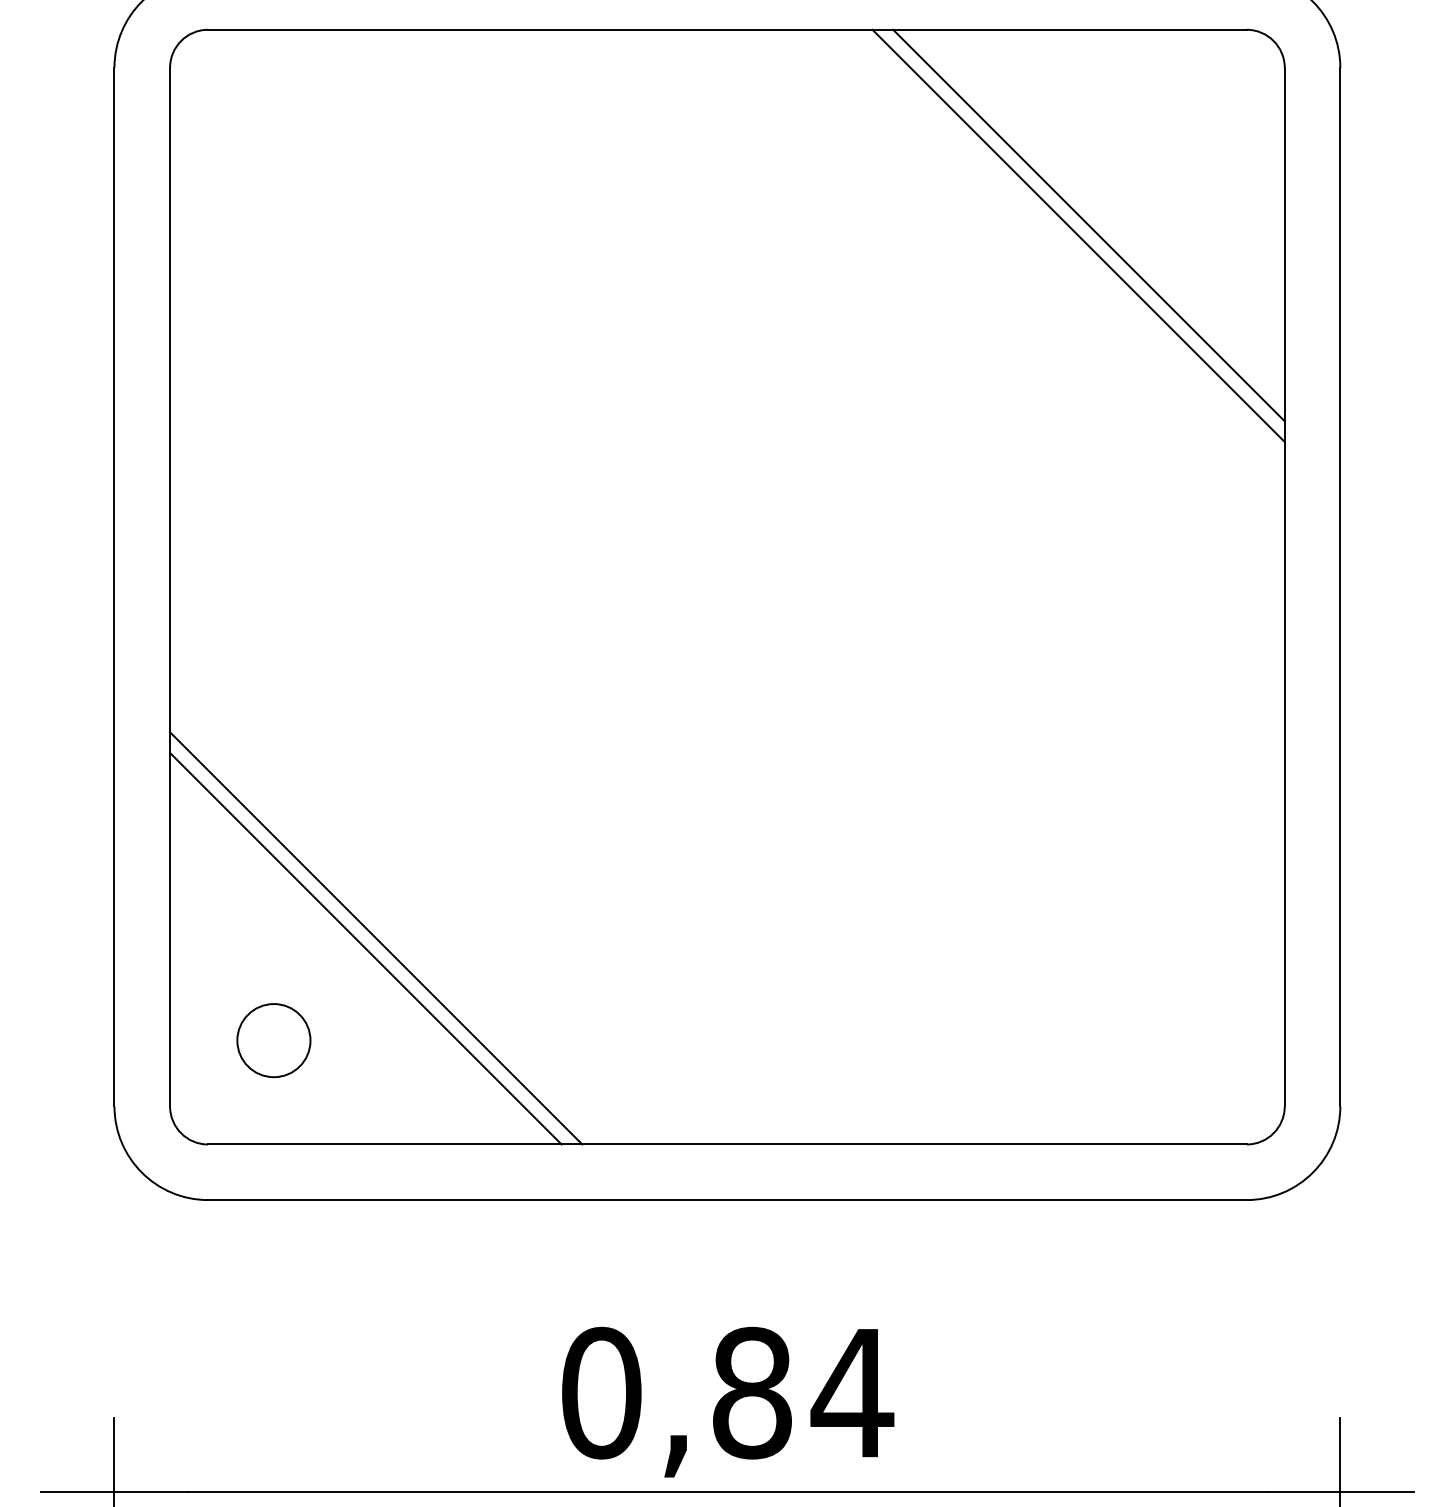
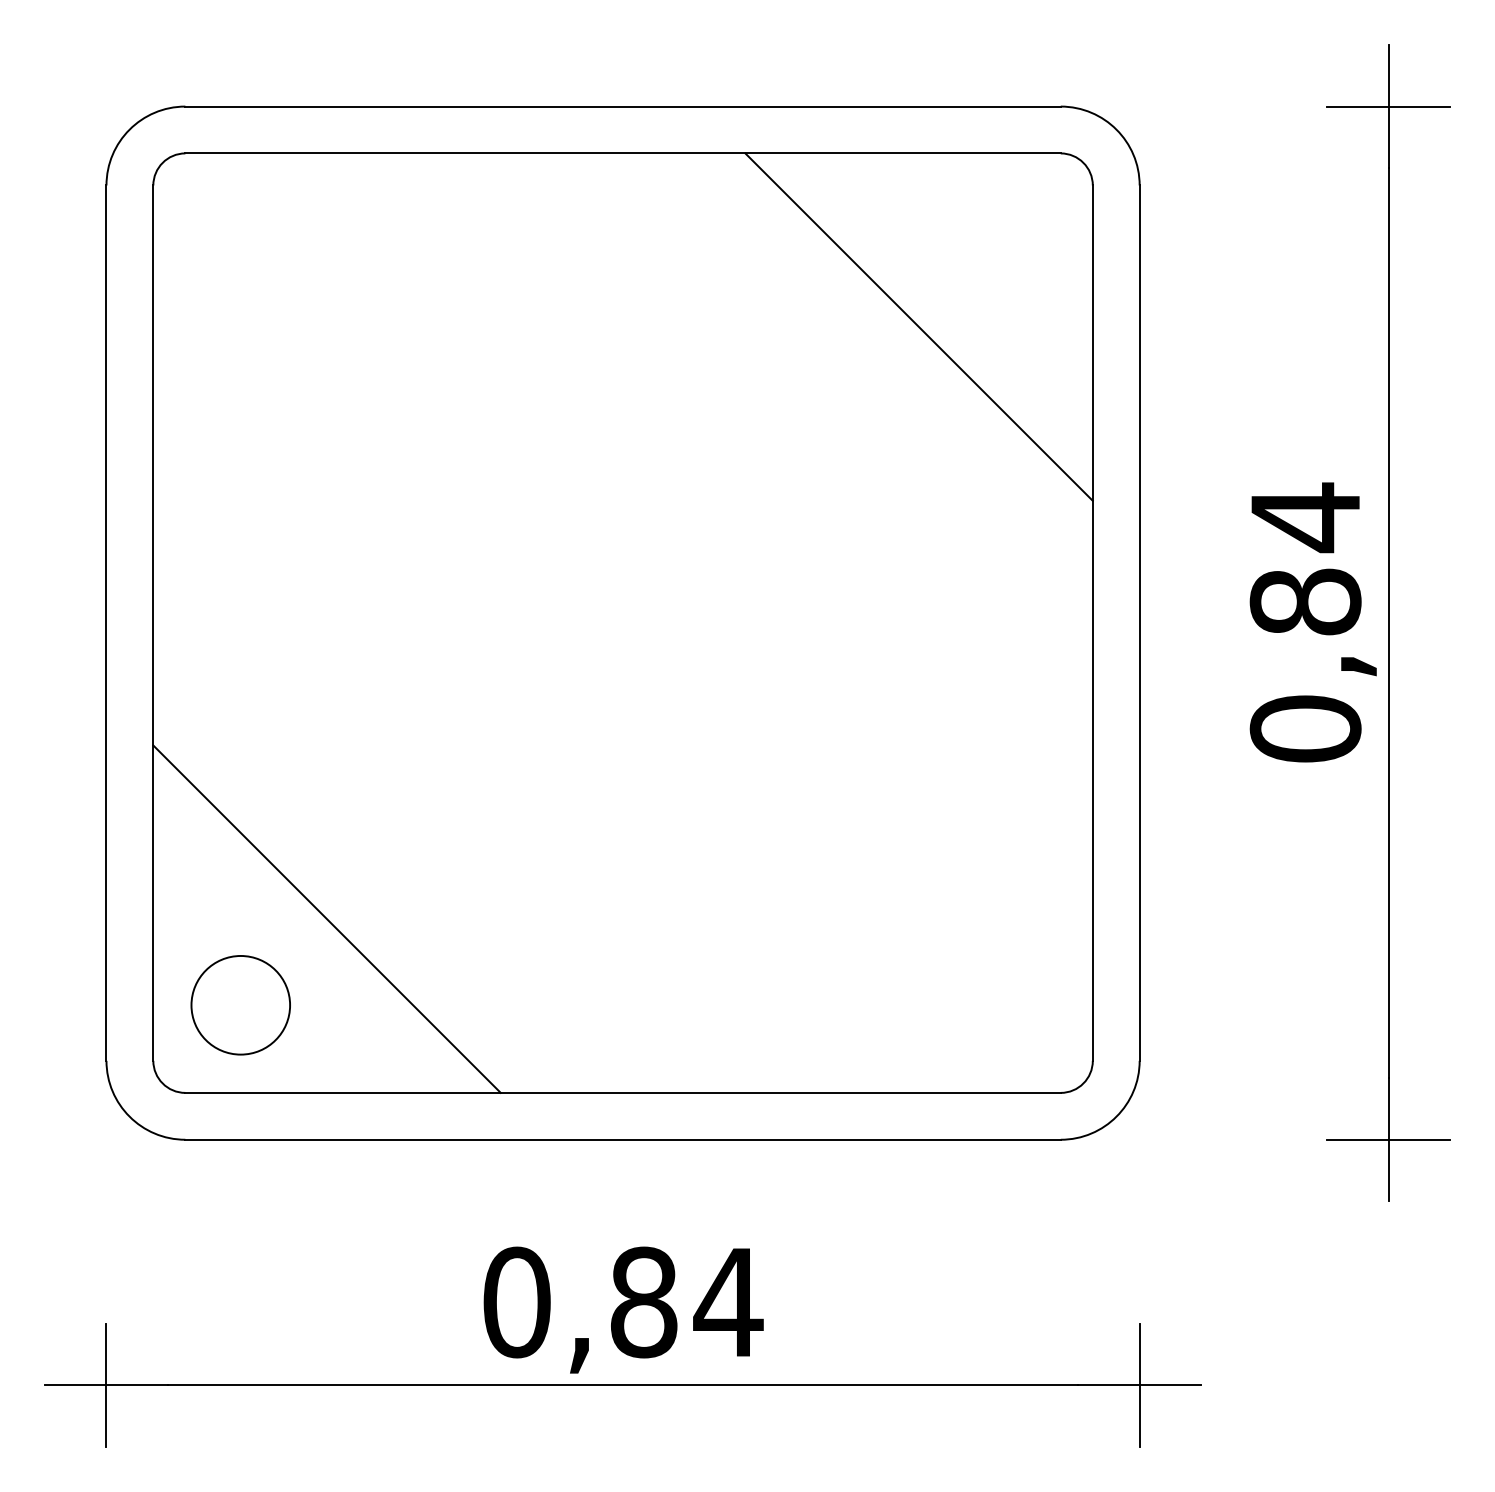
line: (1088, 225) -> (927, 318), removed
line: (366, 948) -> (318, 927), removed
circle: (273, 1040) -> (240, 1005), size x1.6

